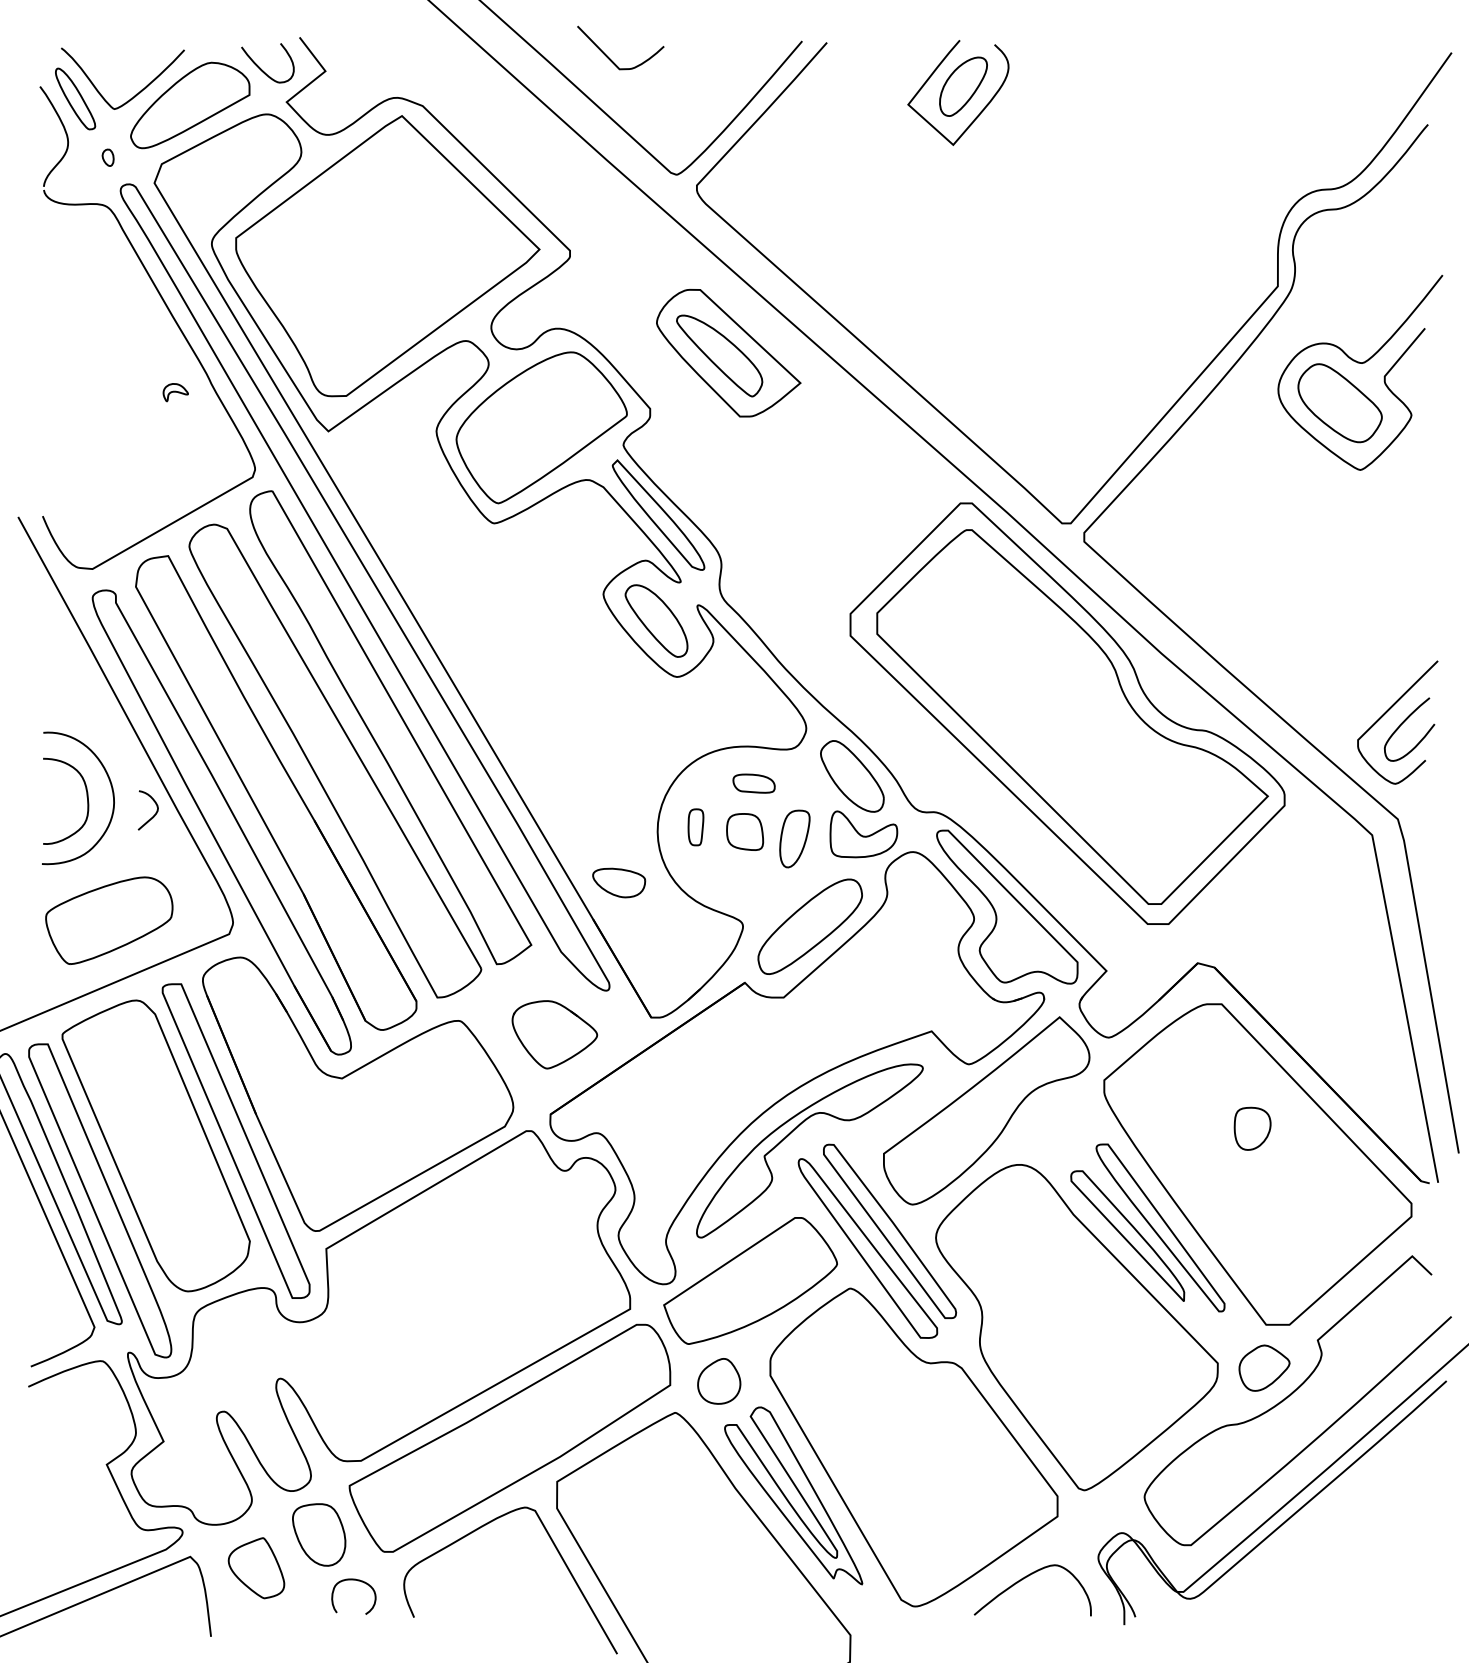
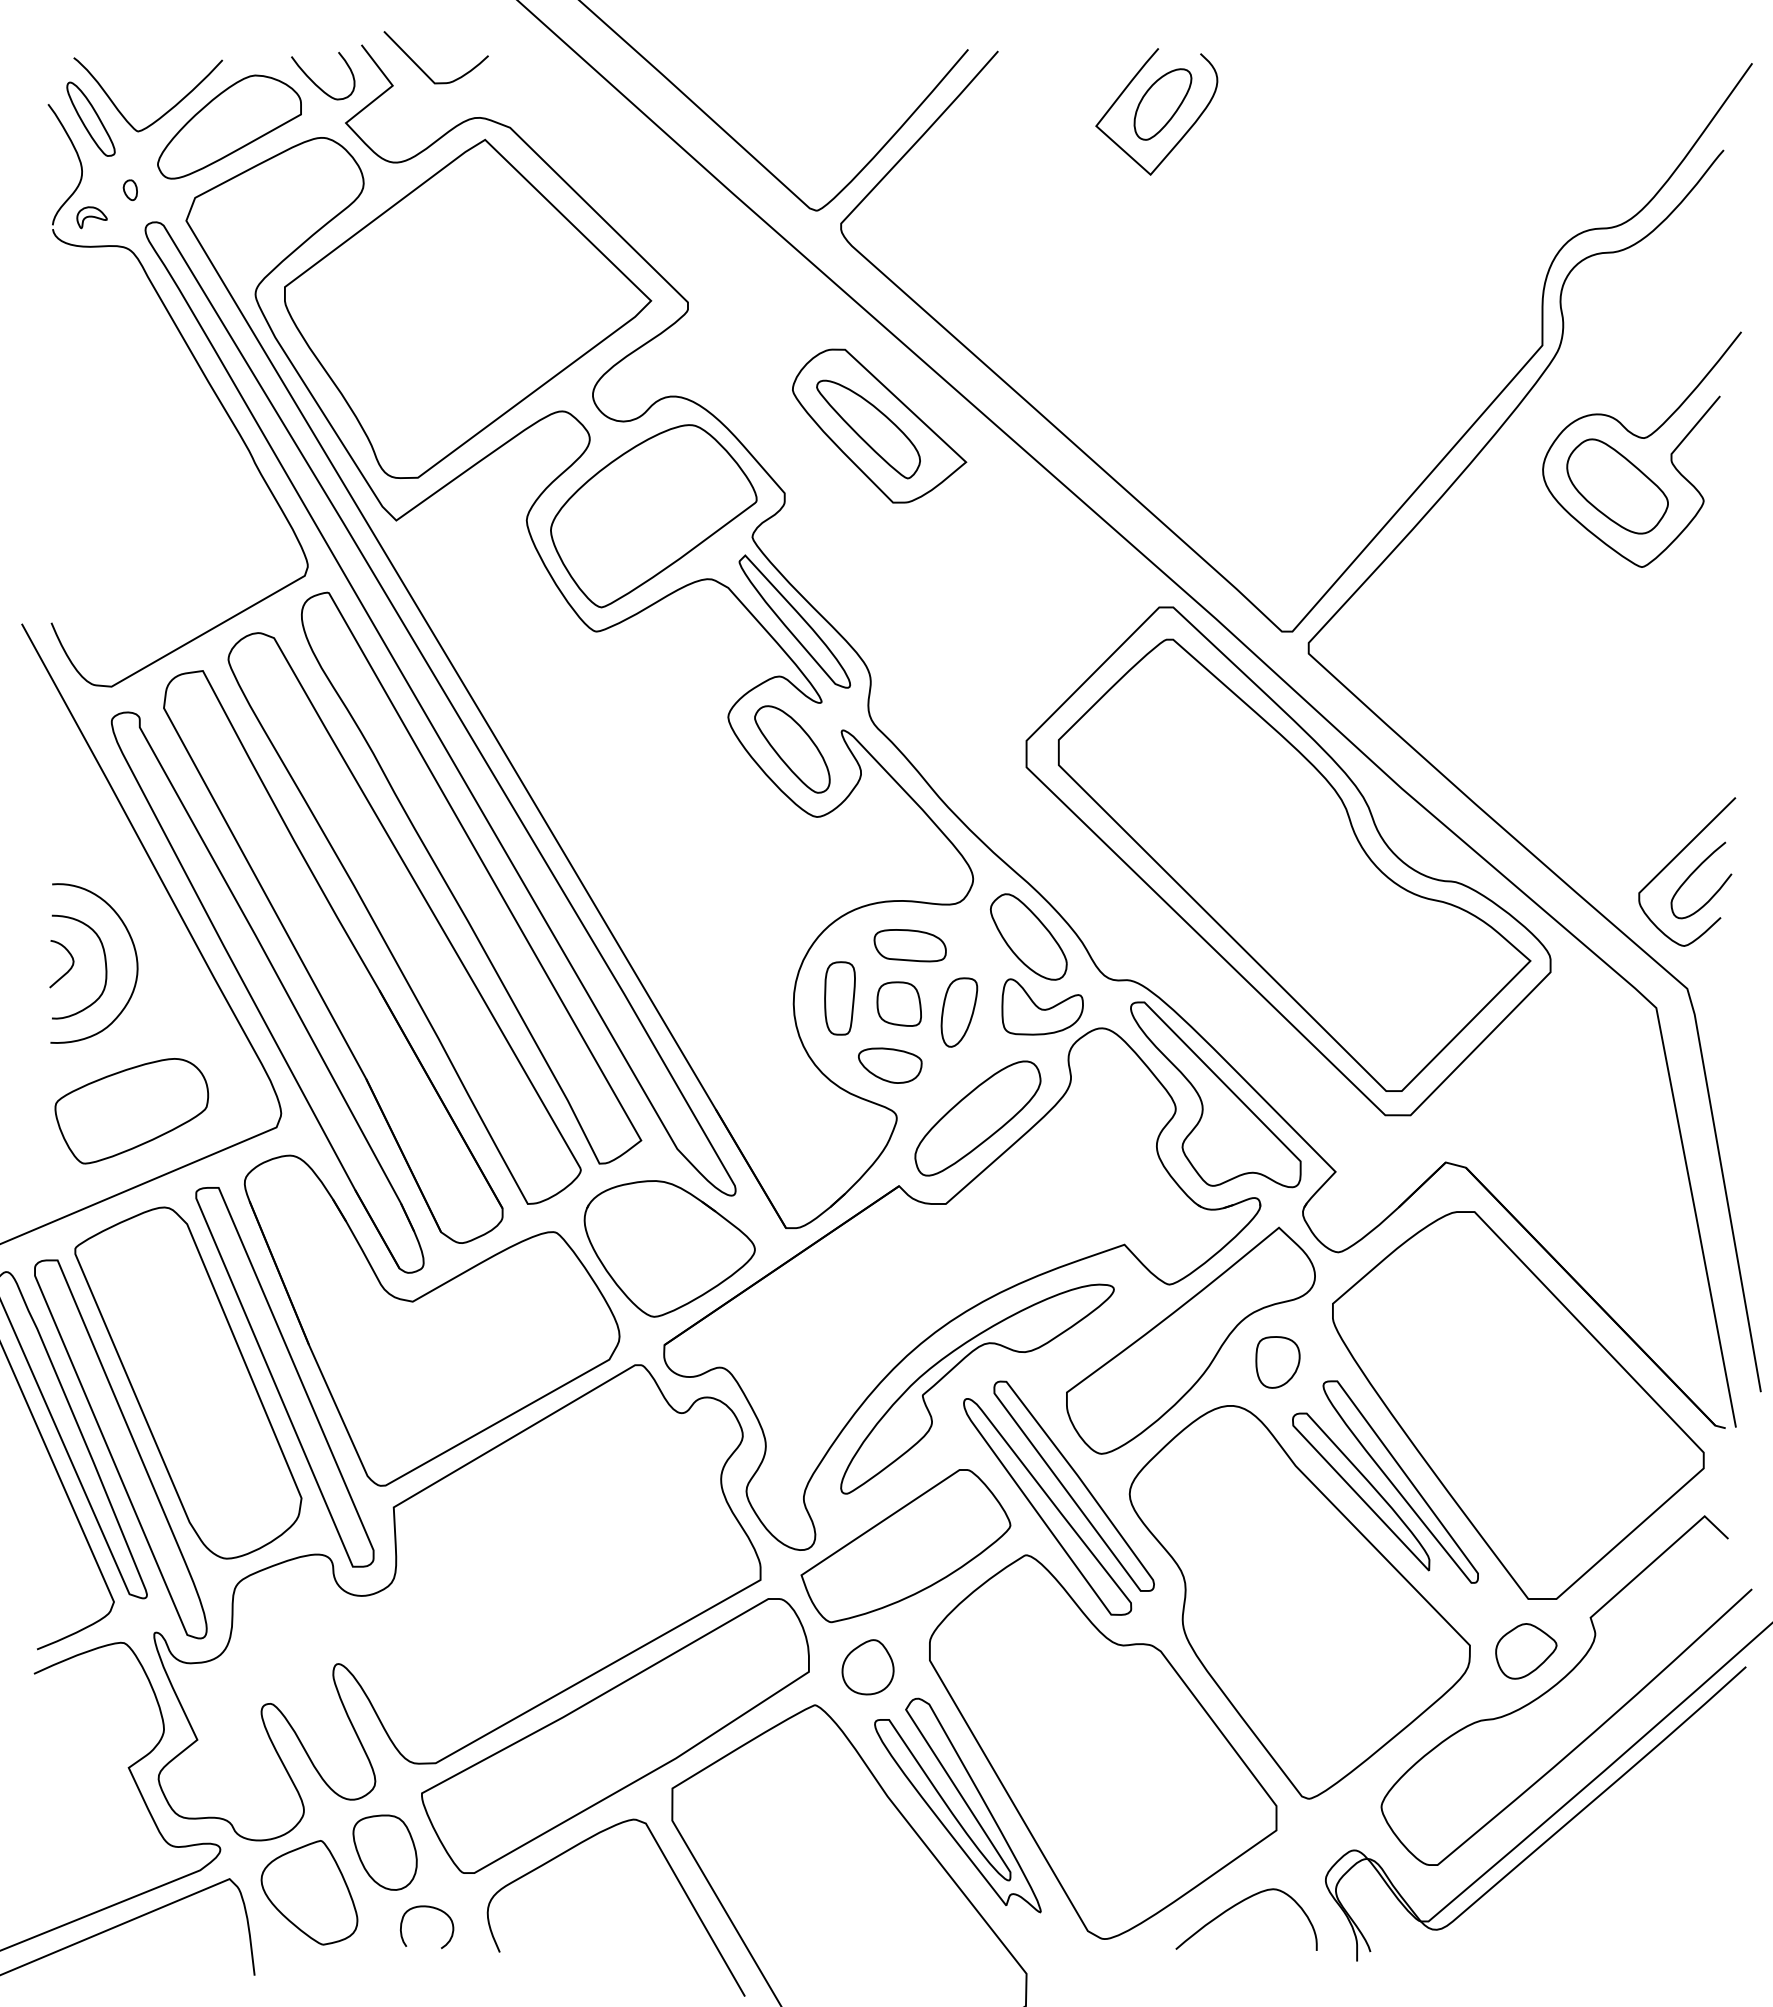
curve: (609, 57) -> (422, 69), moved
part: (175, 392) -> (91, 217), moved
part: (753, 783) -> (909, 945), size x1.43
curve: (152, 815) -> (67, 970), moved
part: (695, 827) -> (839, 998), size x1.67
part: (619, 882) -> (890, 1065), moved
part: (554, 1034) -> (669, 1248), size x1.67
part: (1252, 1128) -> (1277, 1362), moved
part: (256, 1567) -> (309, 1892), size x1.43

